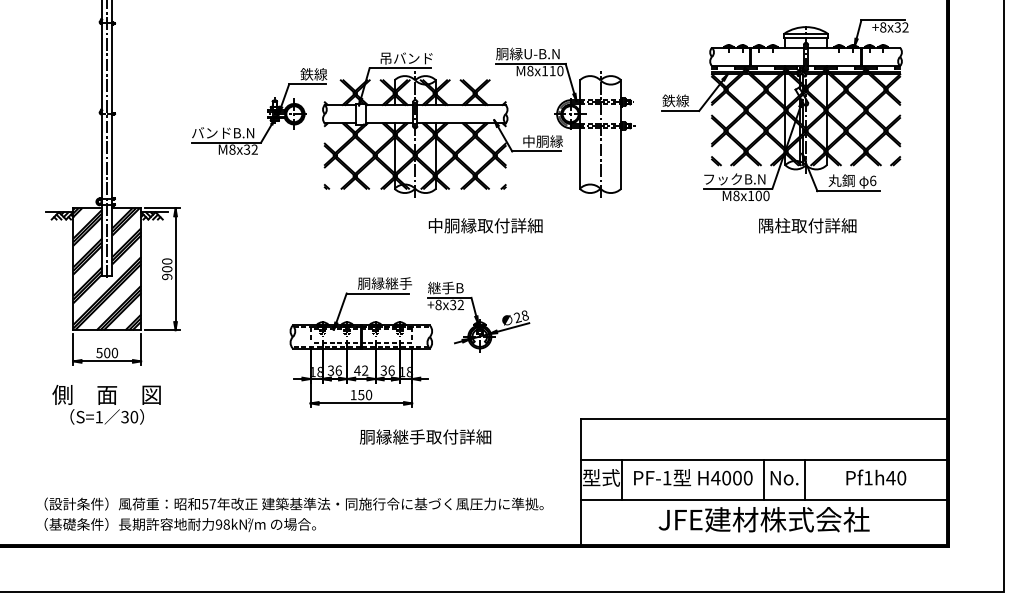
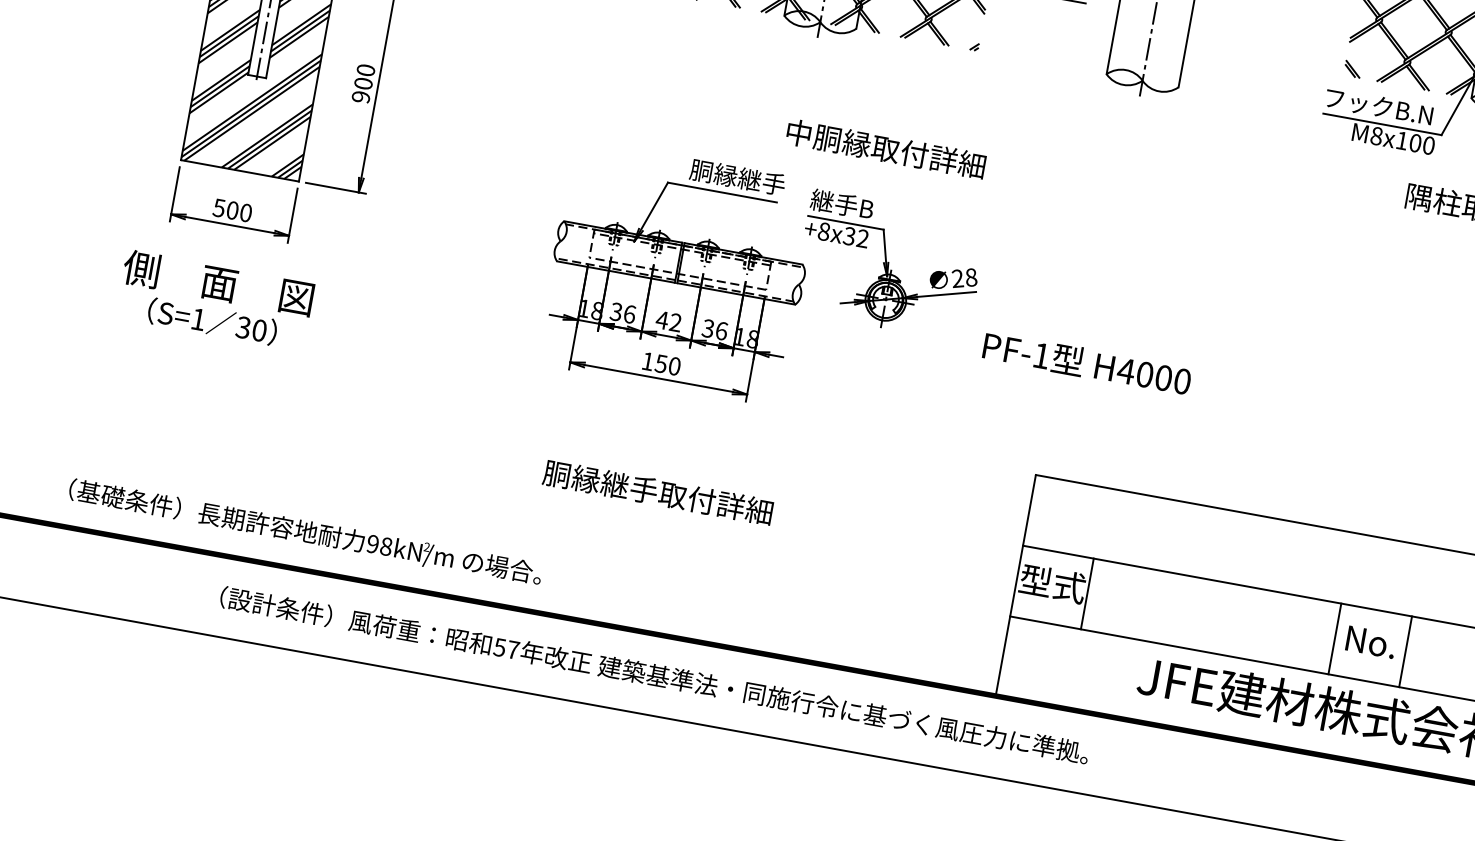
text: (485, 225) -> (885, 148), moved
text: (425, 436) -> (658, 491), moved
text: (693, 477) -> (1087, 363), moved
text: (293, 503) -> (653, 674), moved

